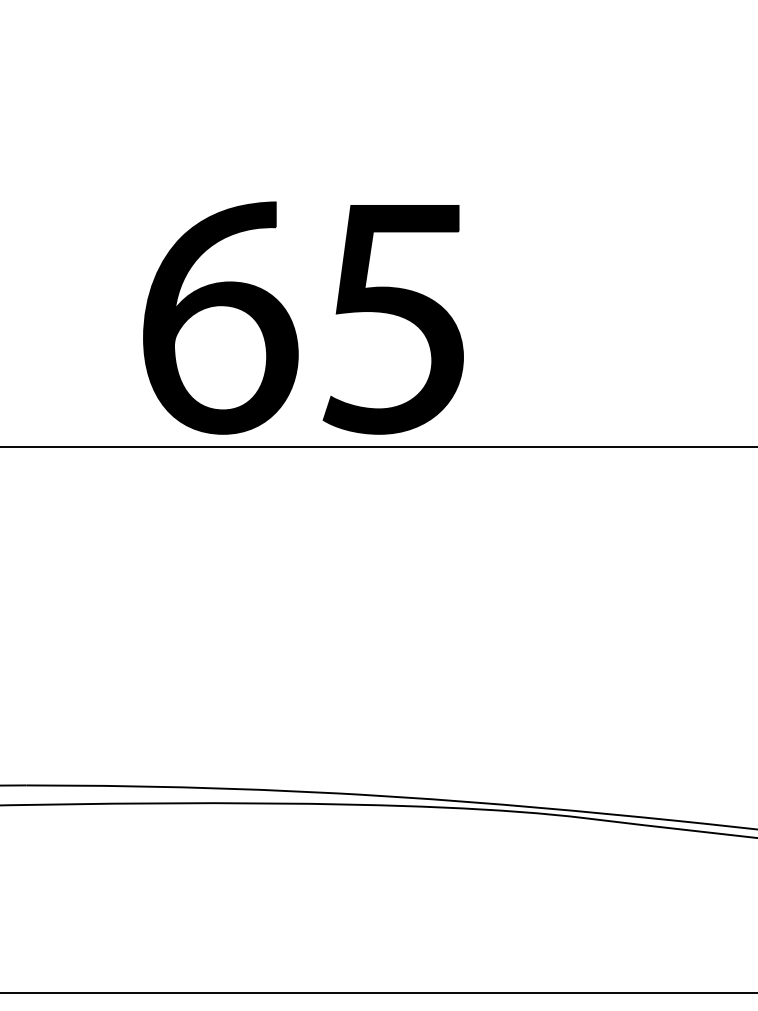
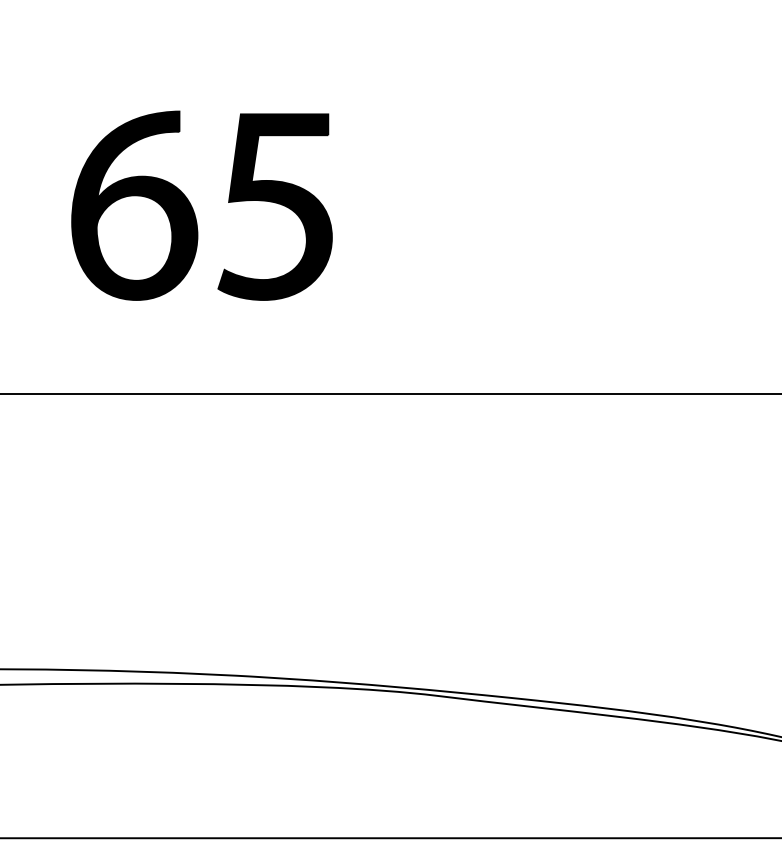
part: (293, 321) -> (193, 208), moved

